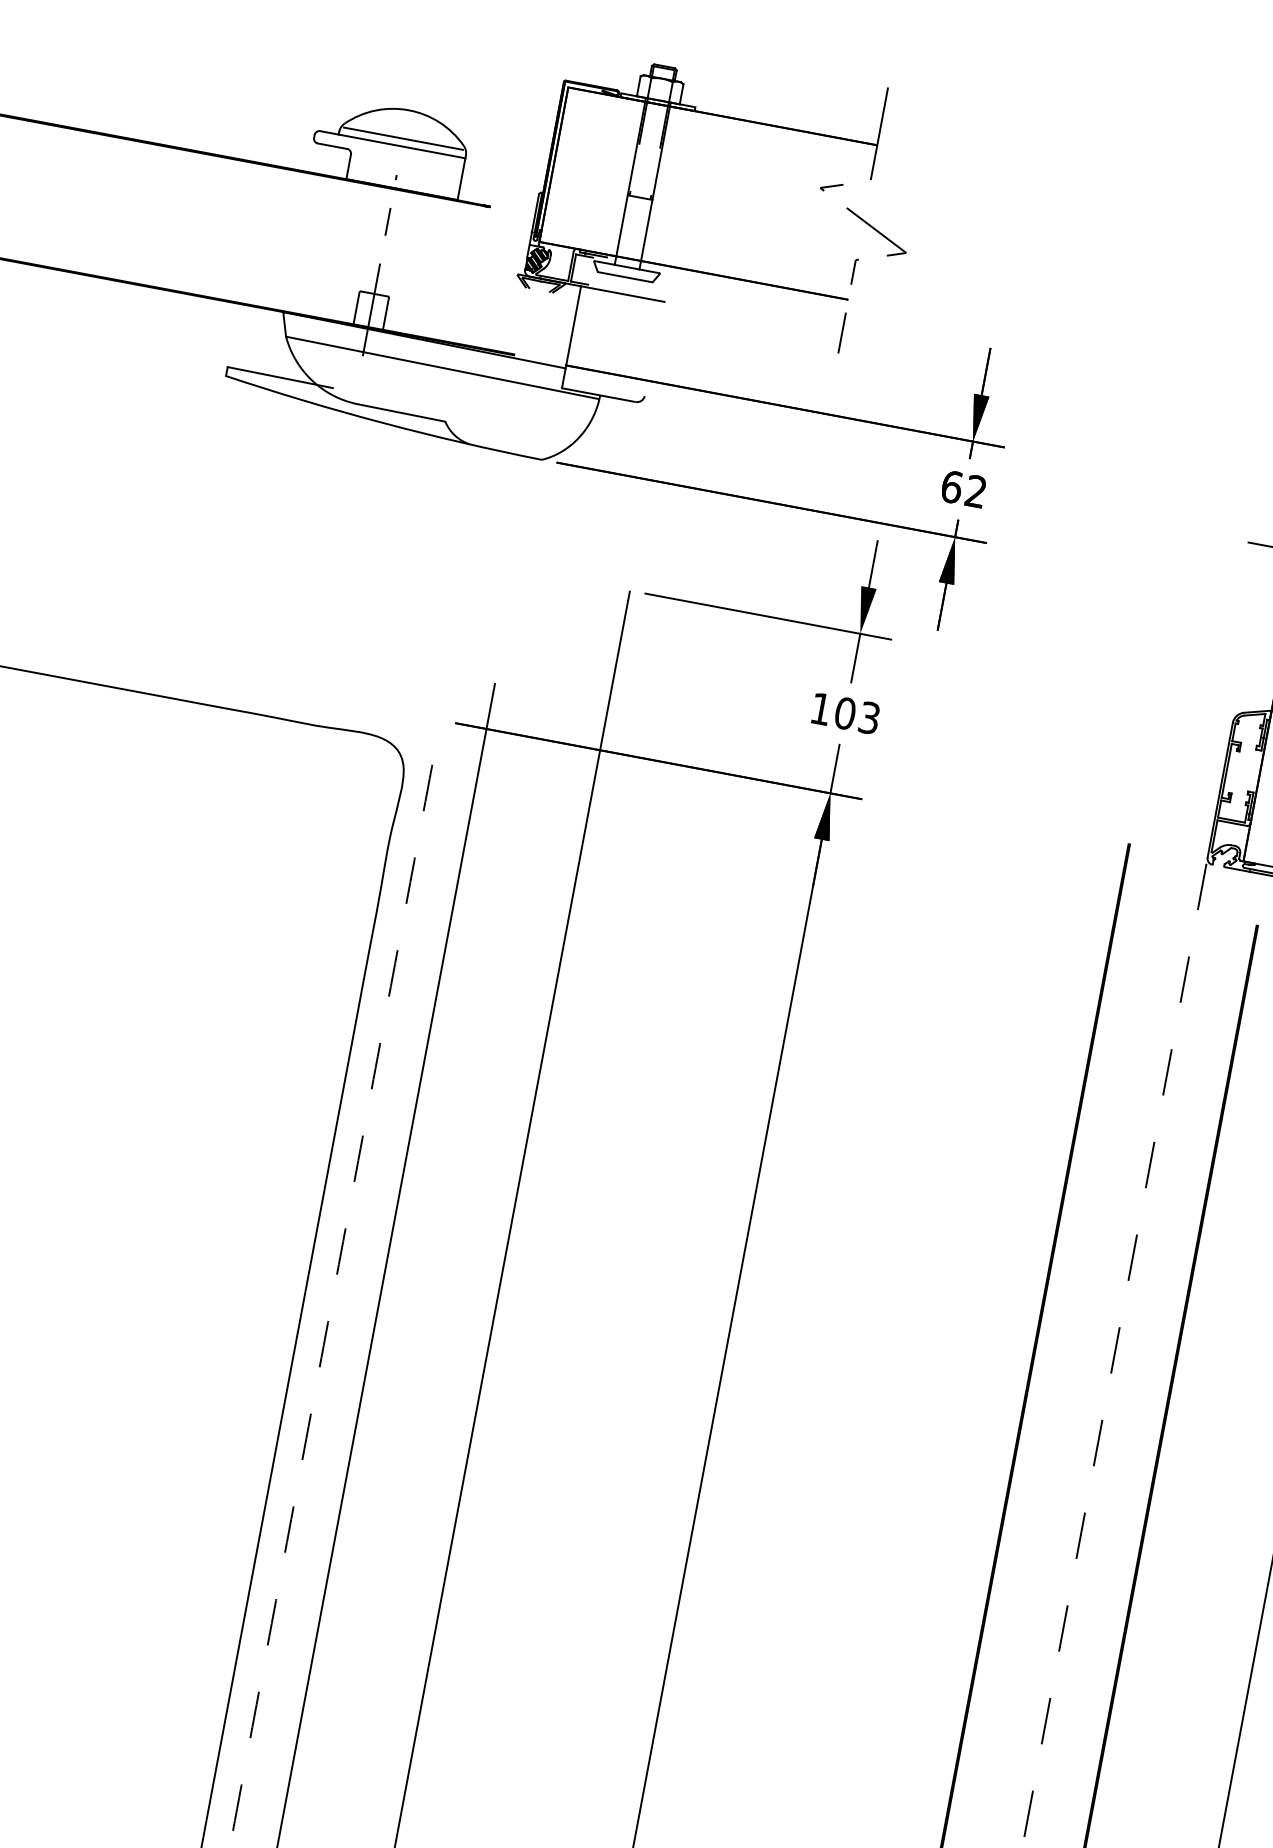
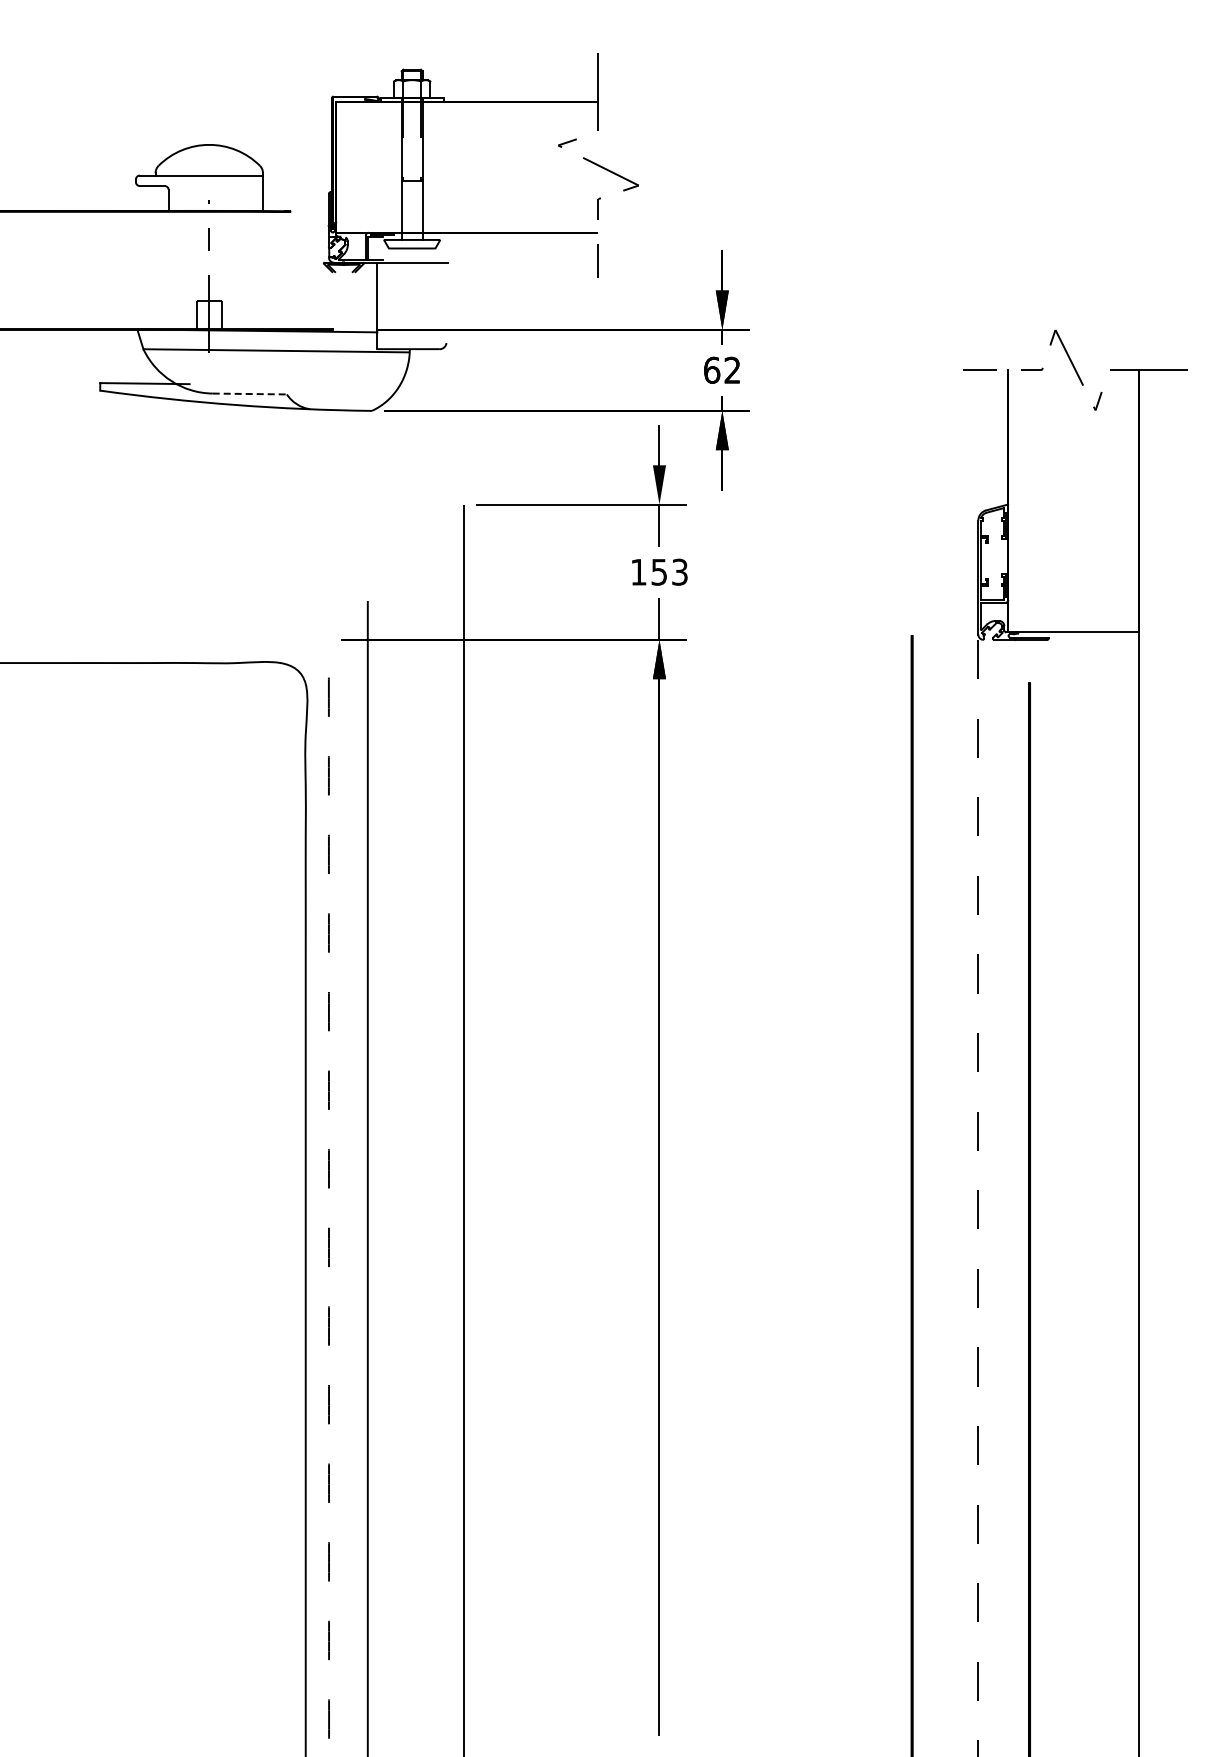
line: (402, 139) -> (208, 169), removed
hatch: (537, 260) -> (337, 248), removed
line: (402, 413) -> (250, 394), solid -> dashed
text: (845, 712) -> (659, 571), 103 -> 153

